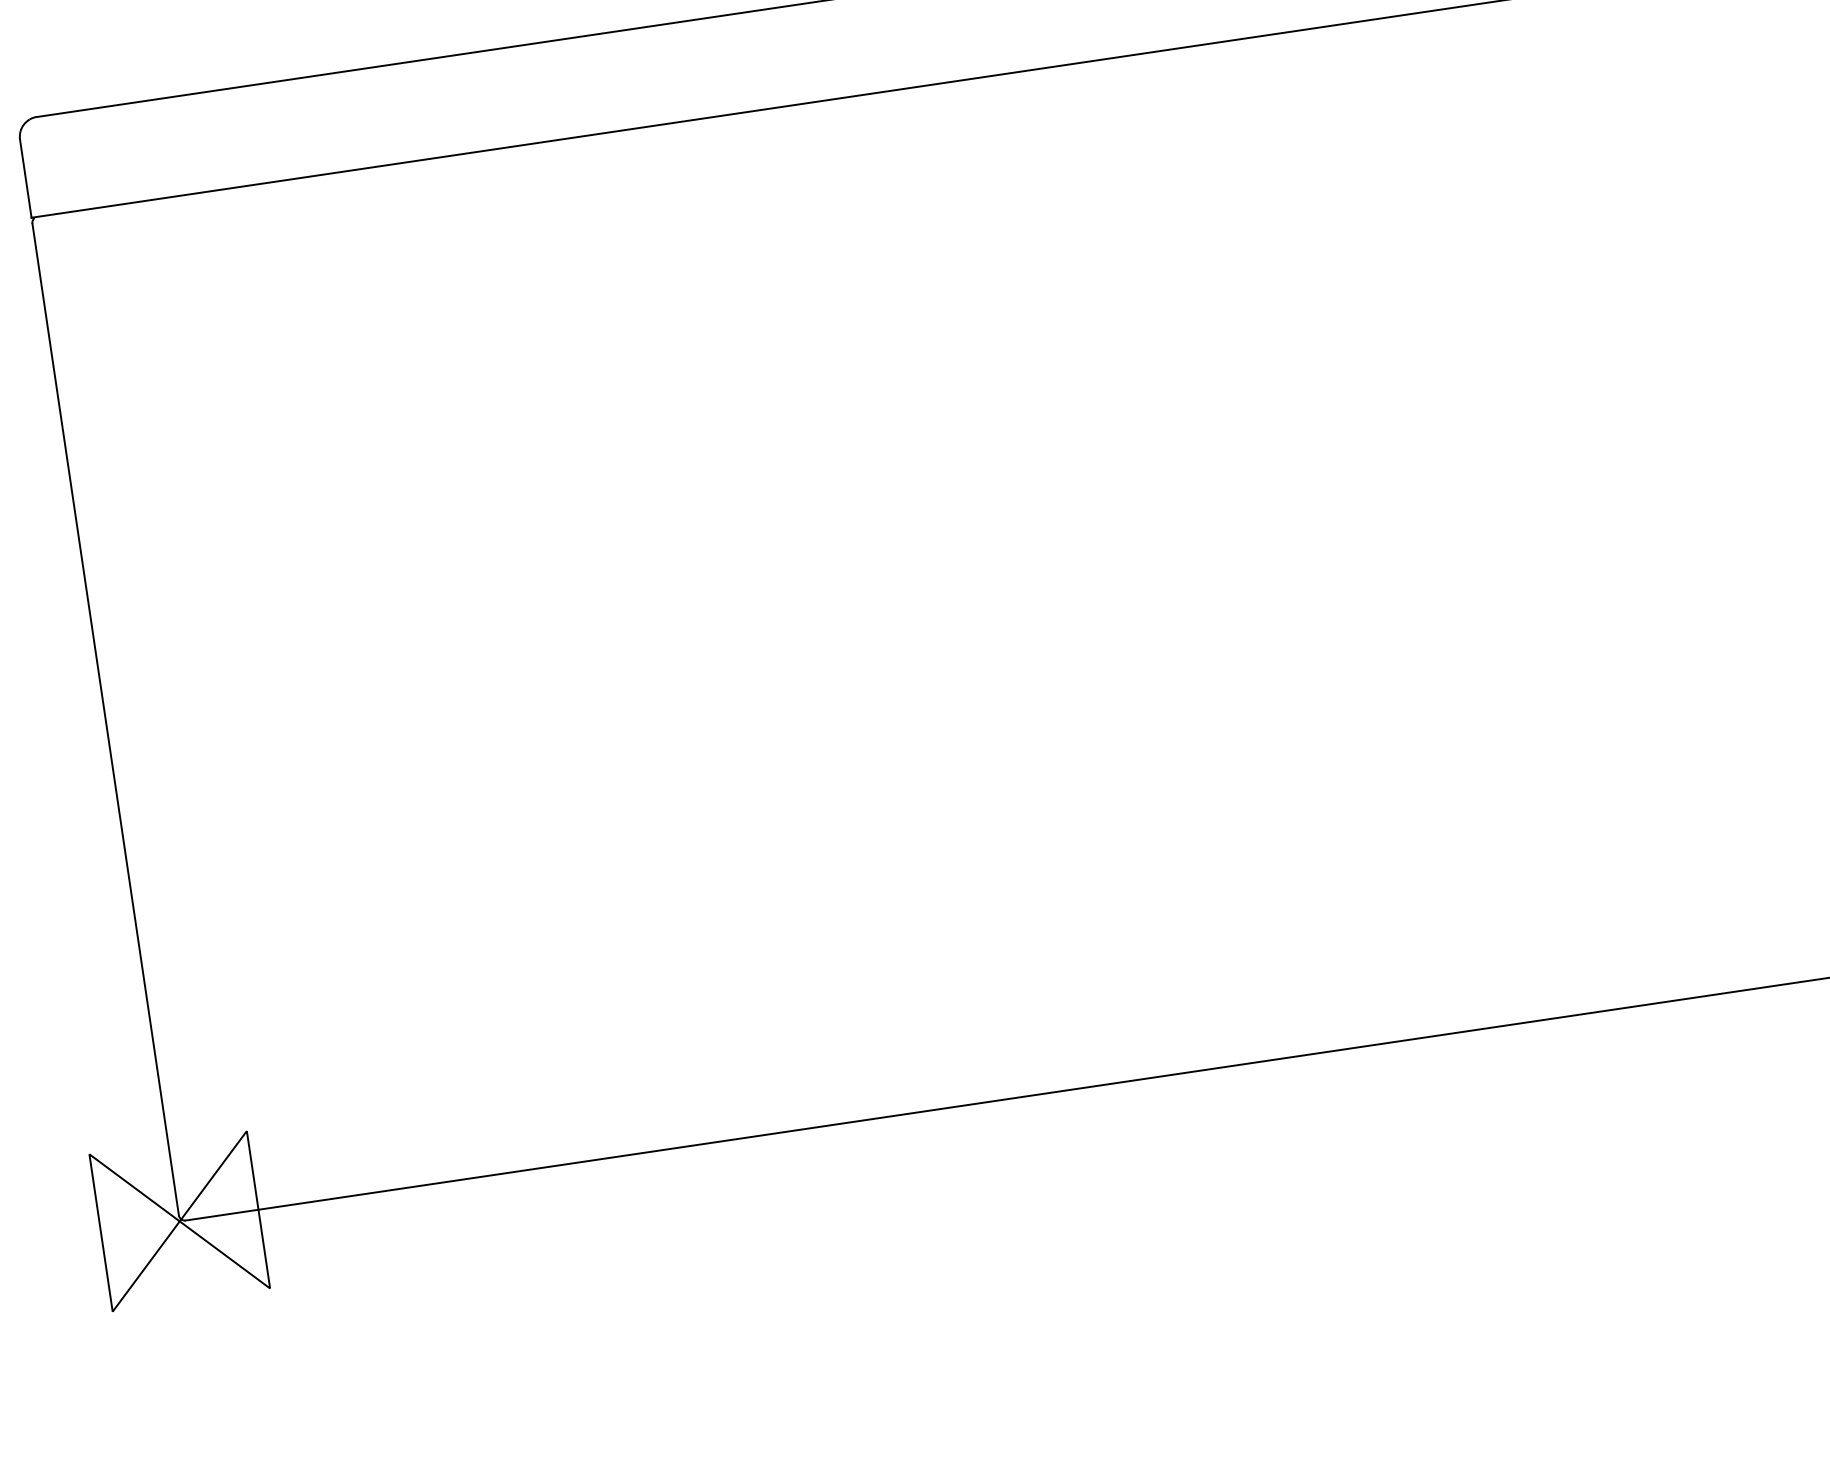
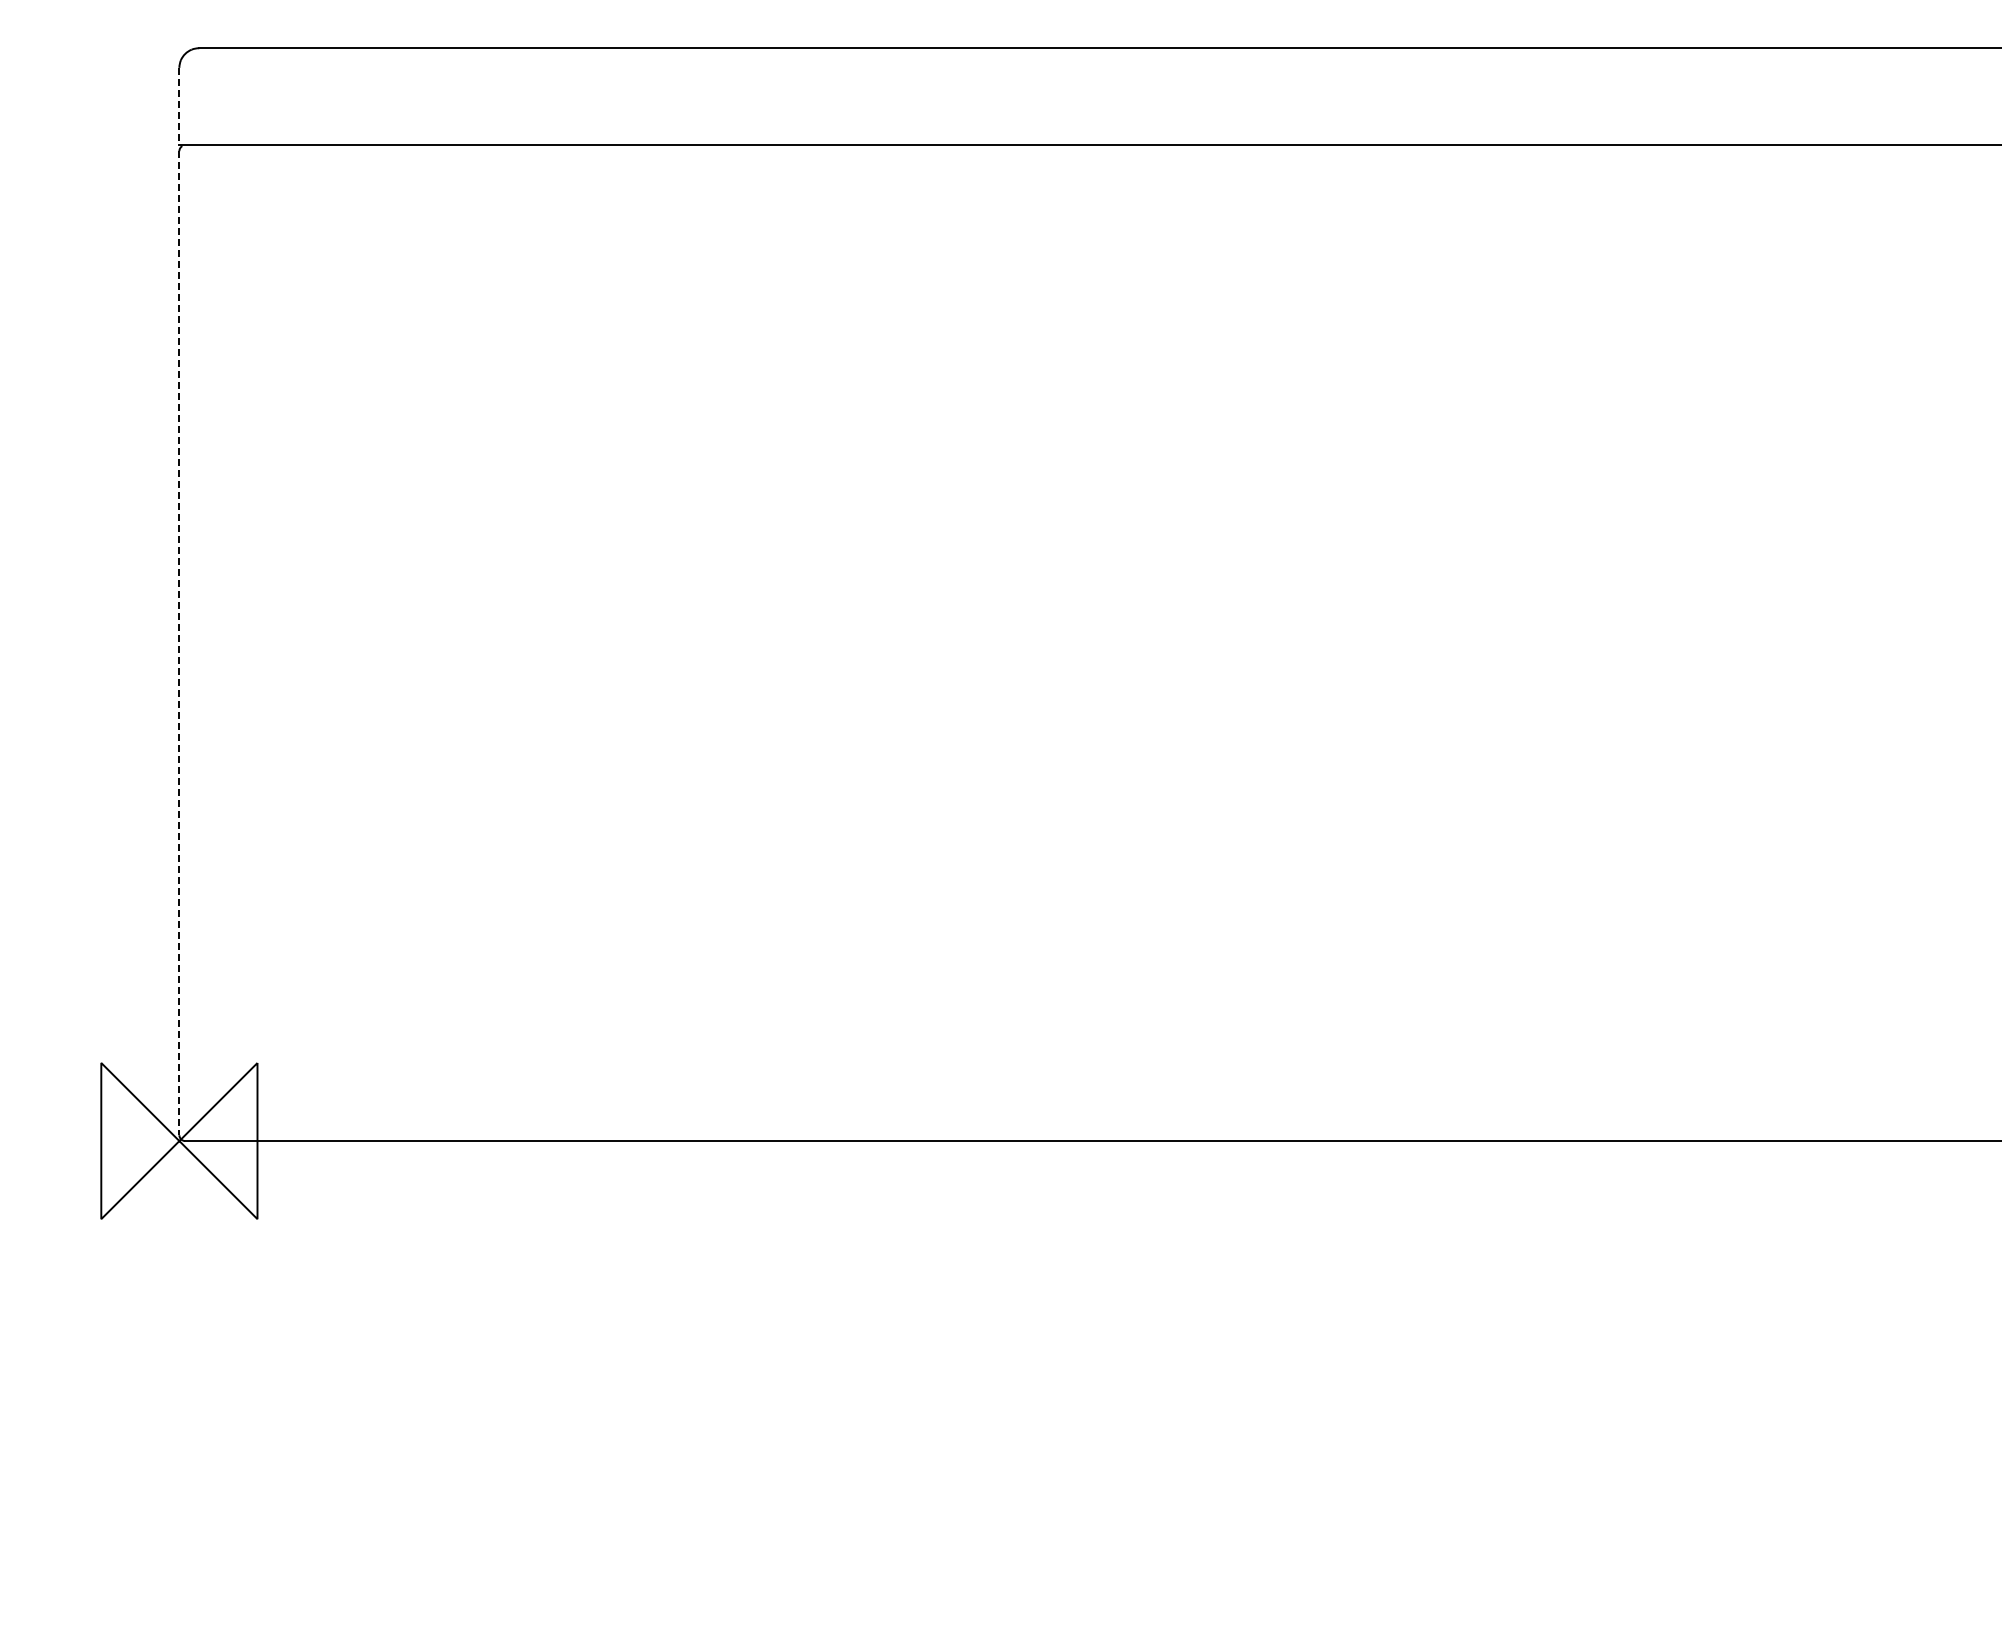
line: (25, 178) -> (179, 106), solid -> dashed
line: (105, 719) -> (179, 643), solid -> dashed

